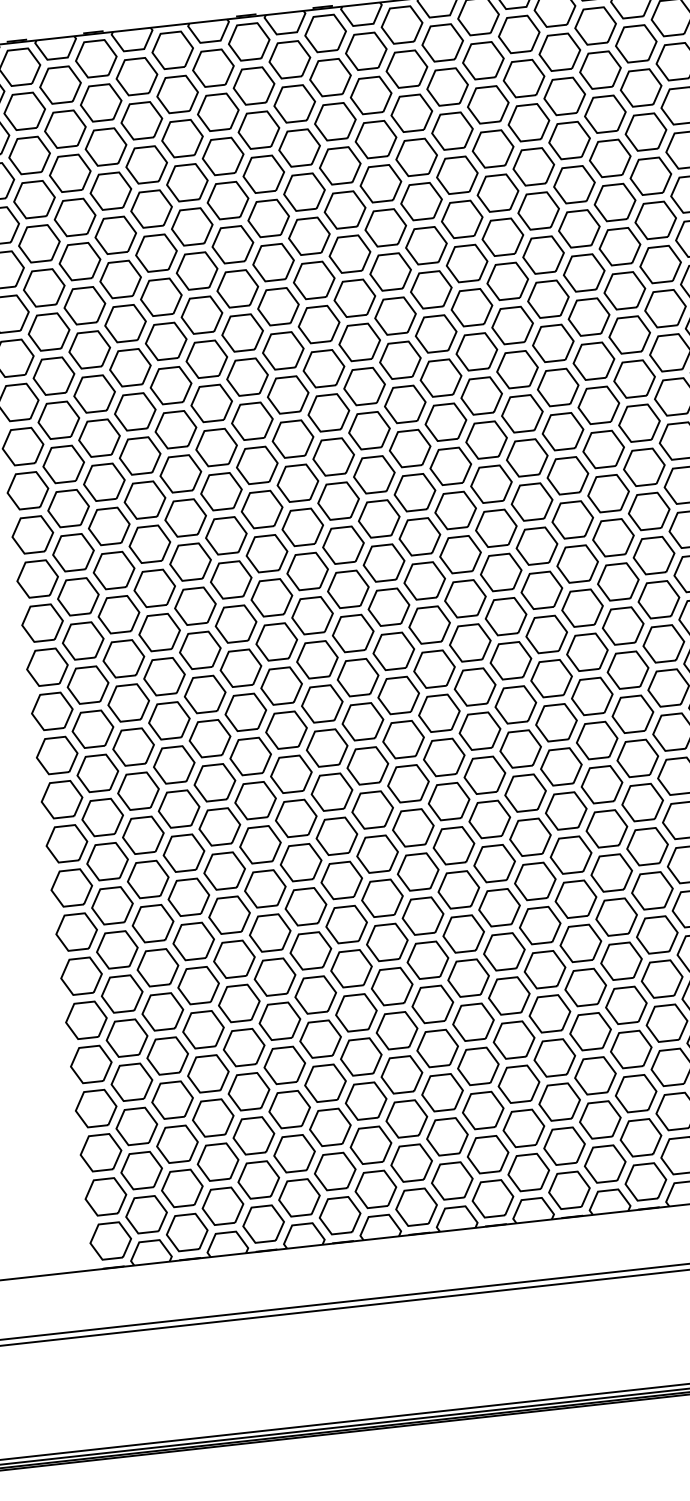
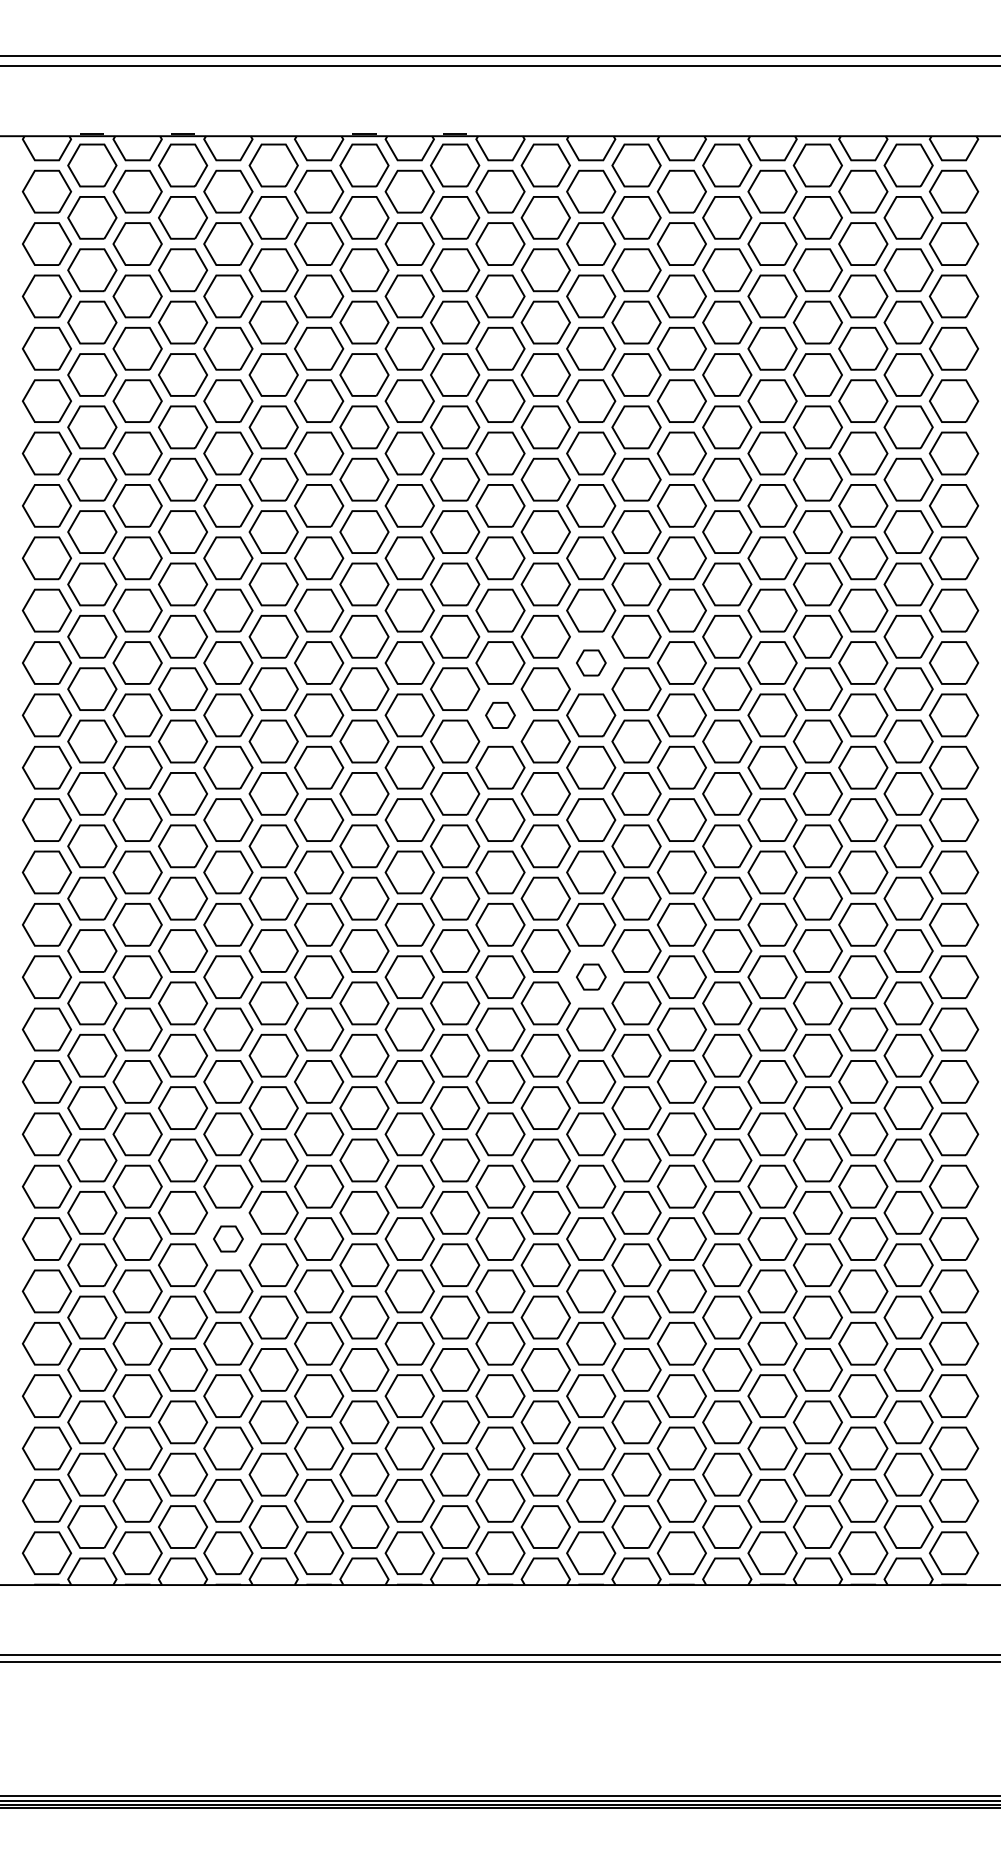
part: (486, 439) -> (591, 662), size x0.6
part: (415, 492) -> (500, 715), size x0.6
part: (516, 704) -> (591, 976), size x0.6
part: (234, 958) -> (228, 1238), size x0.6

